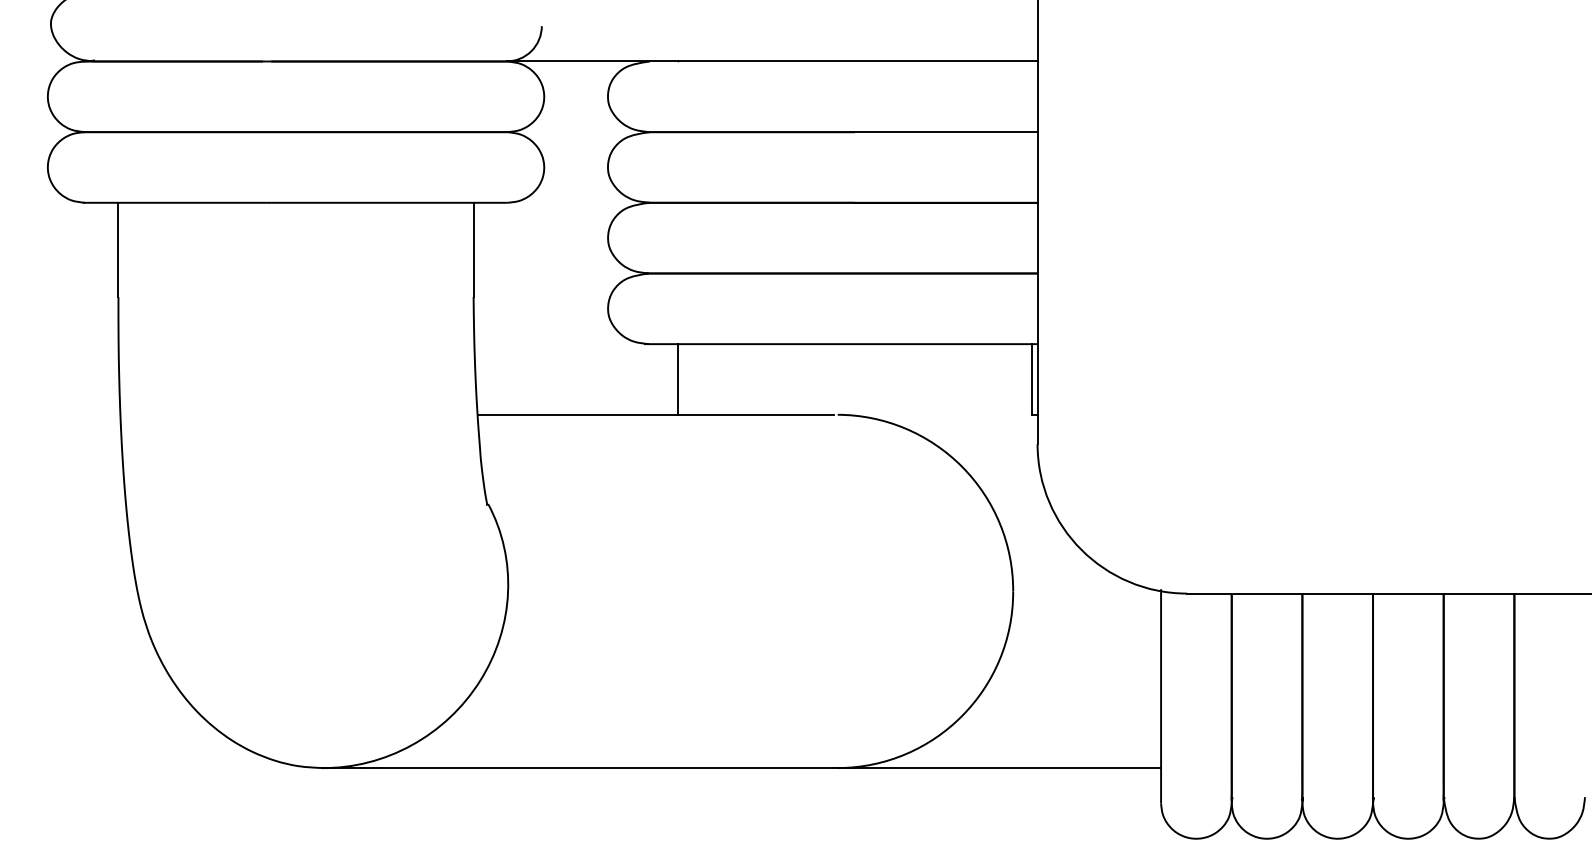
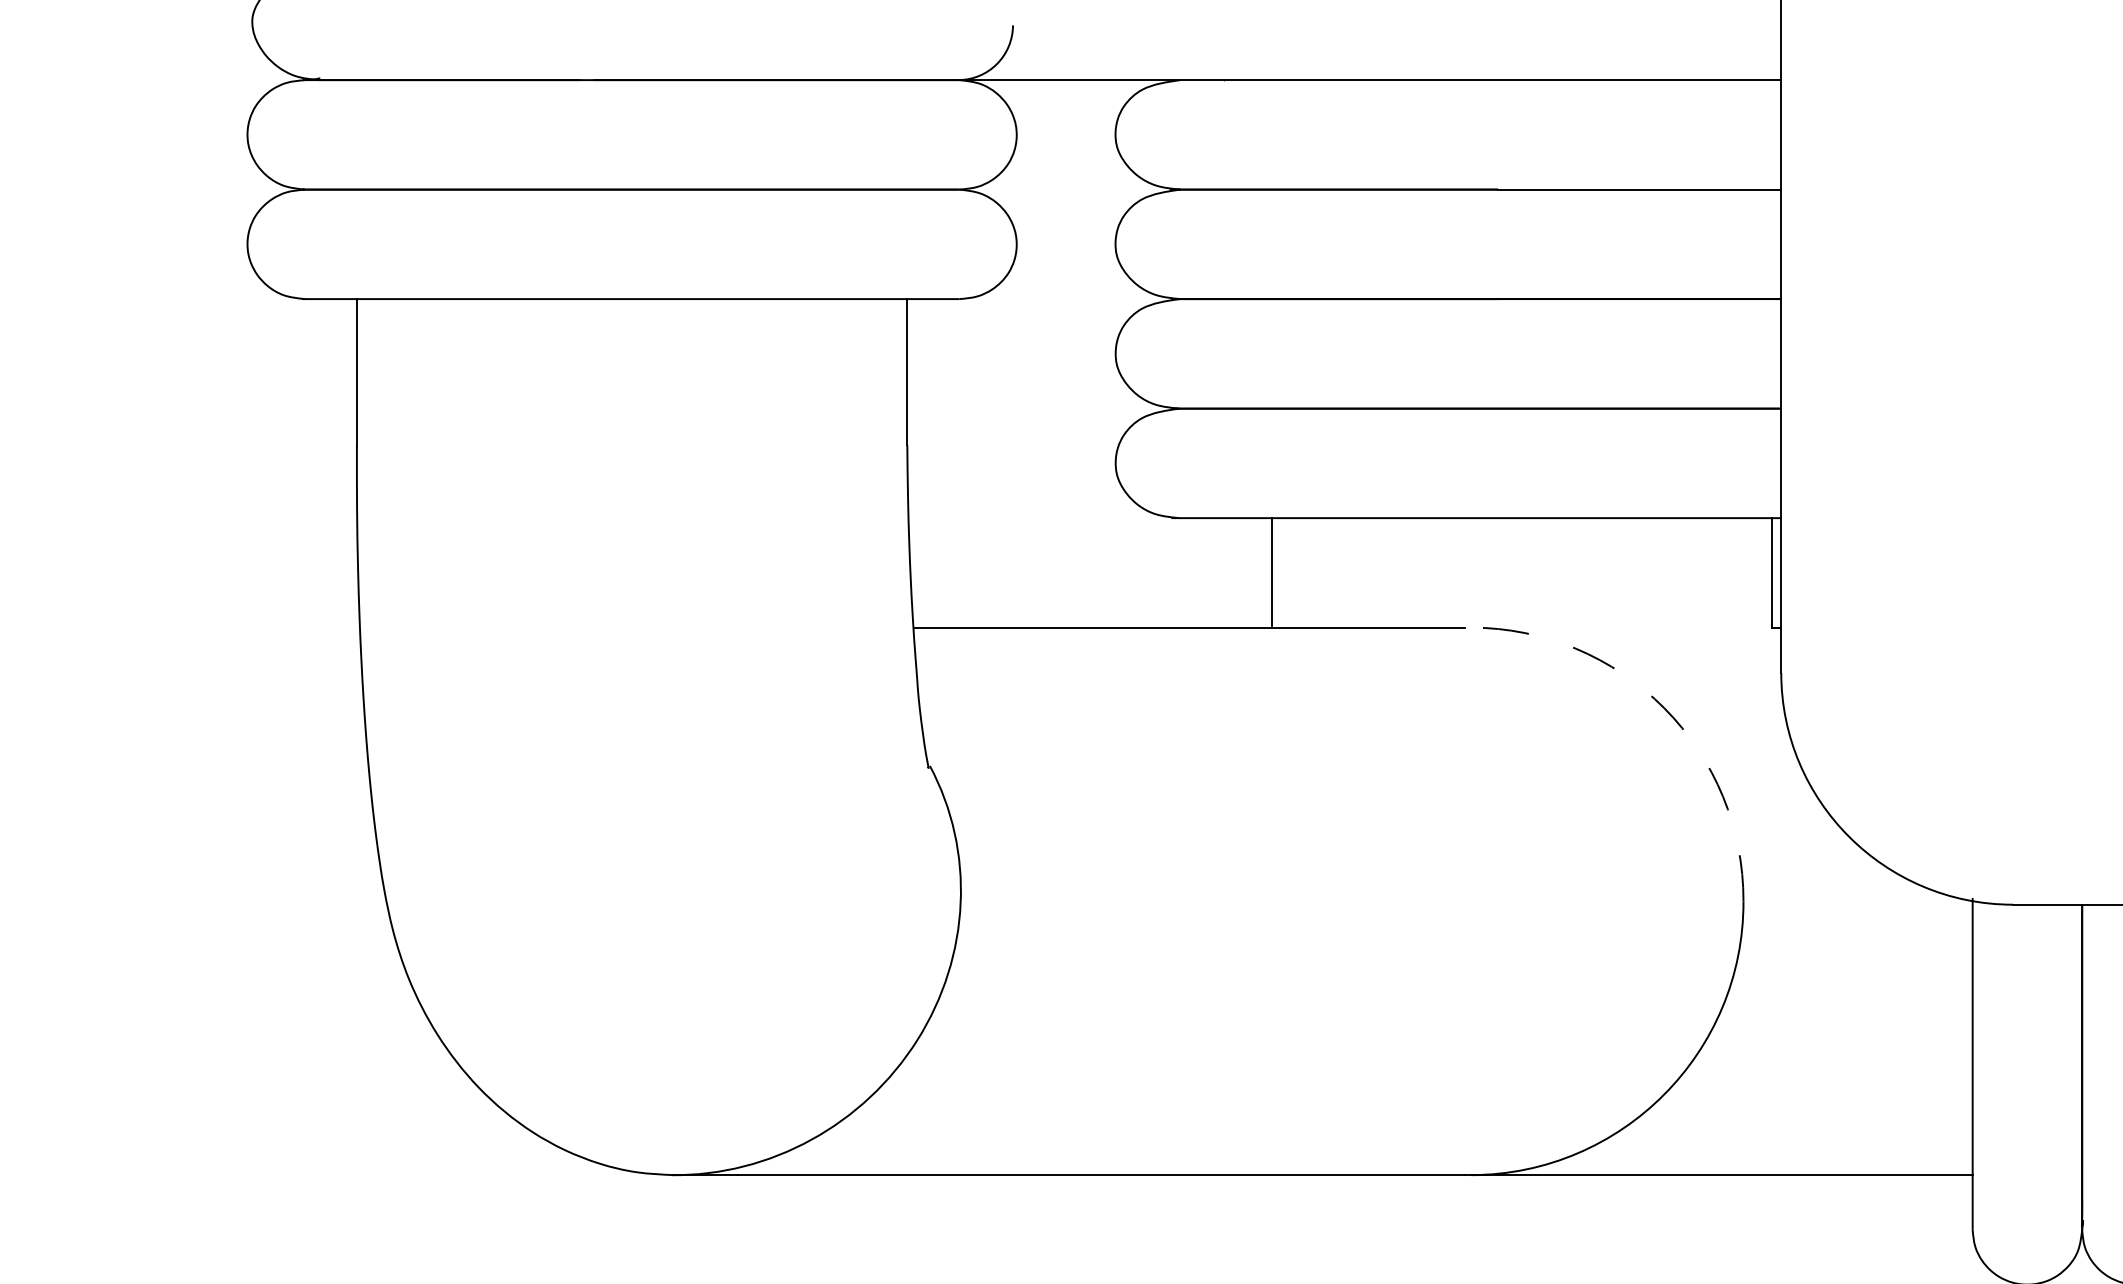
line: (678, 379) -> (1272, 572), moved
arc: (962, 466) -> (1664, 707), solid -> dashed

